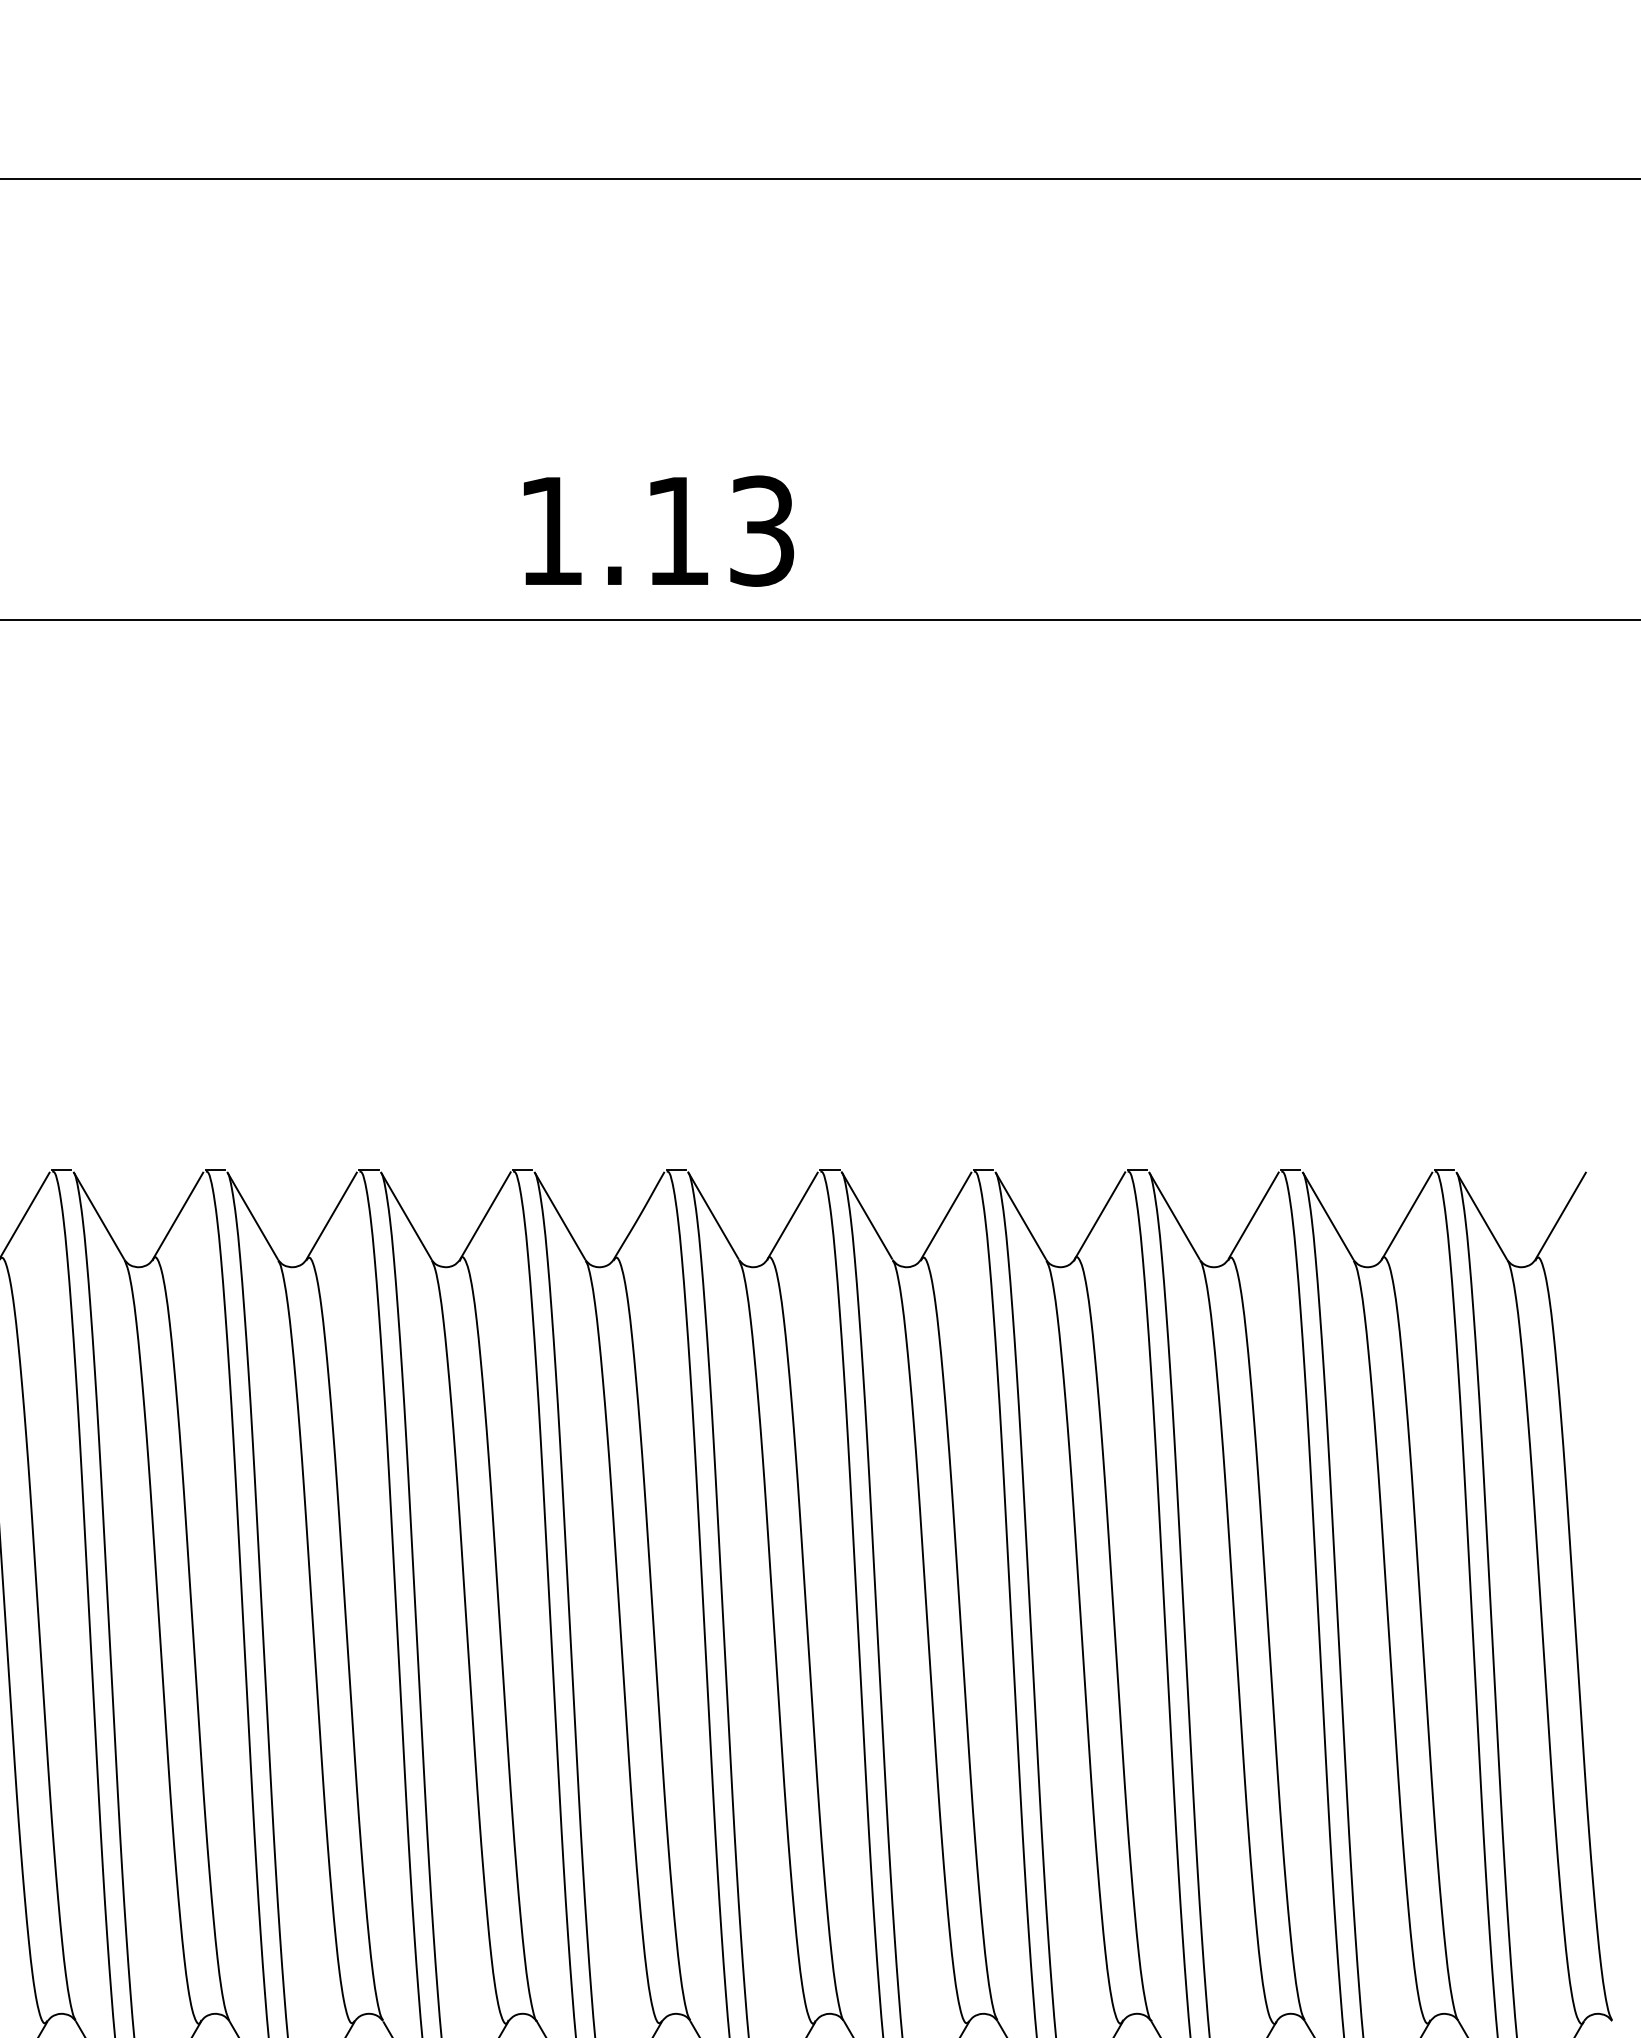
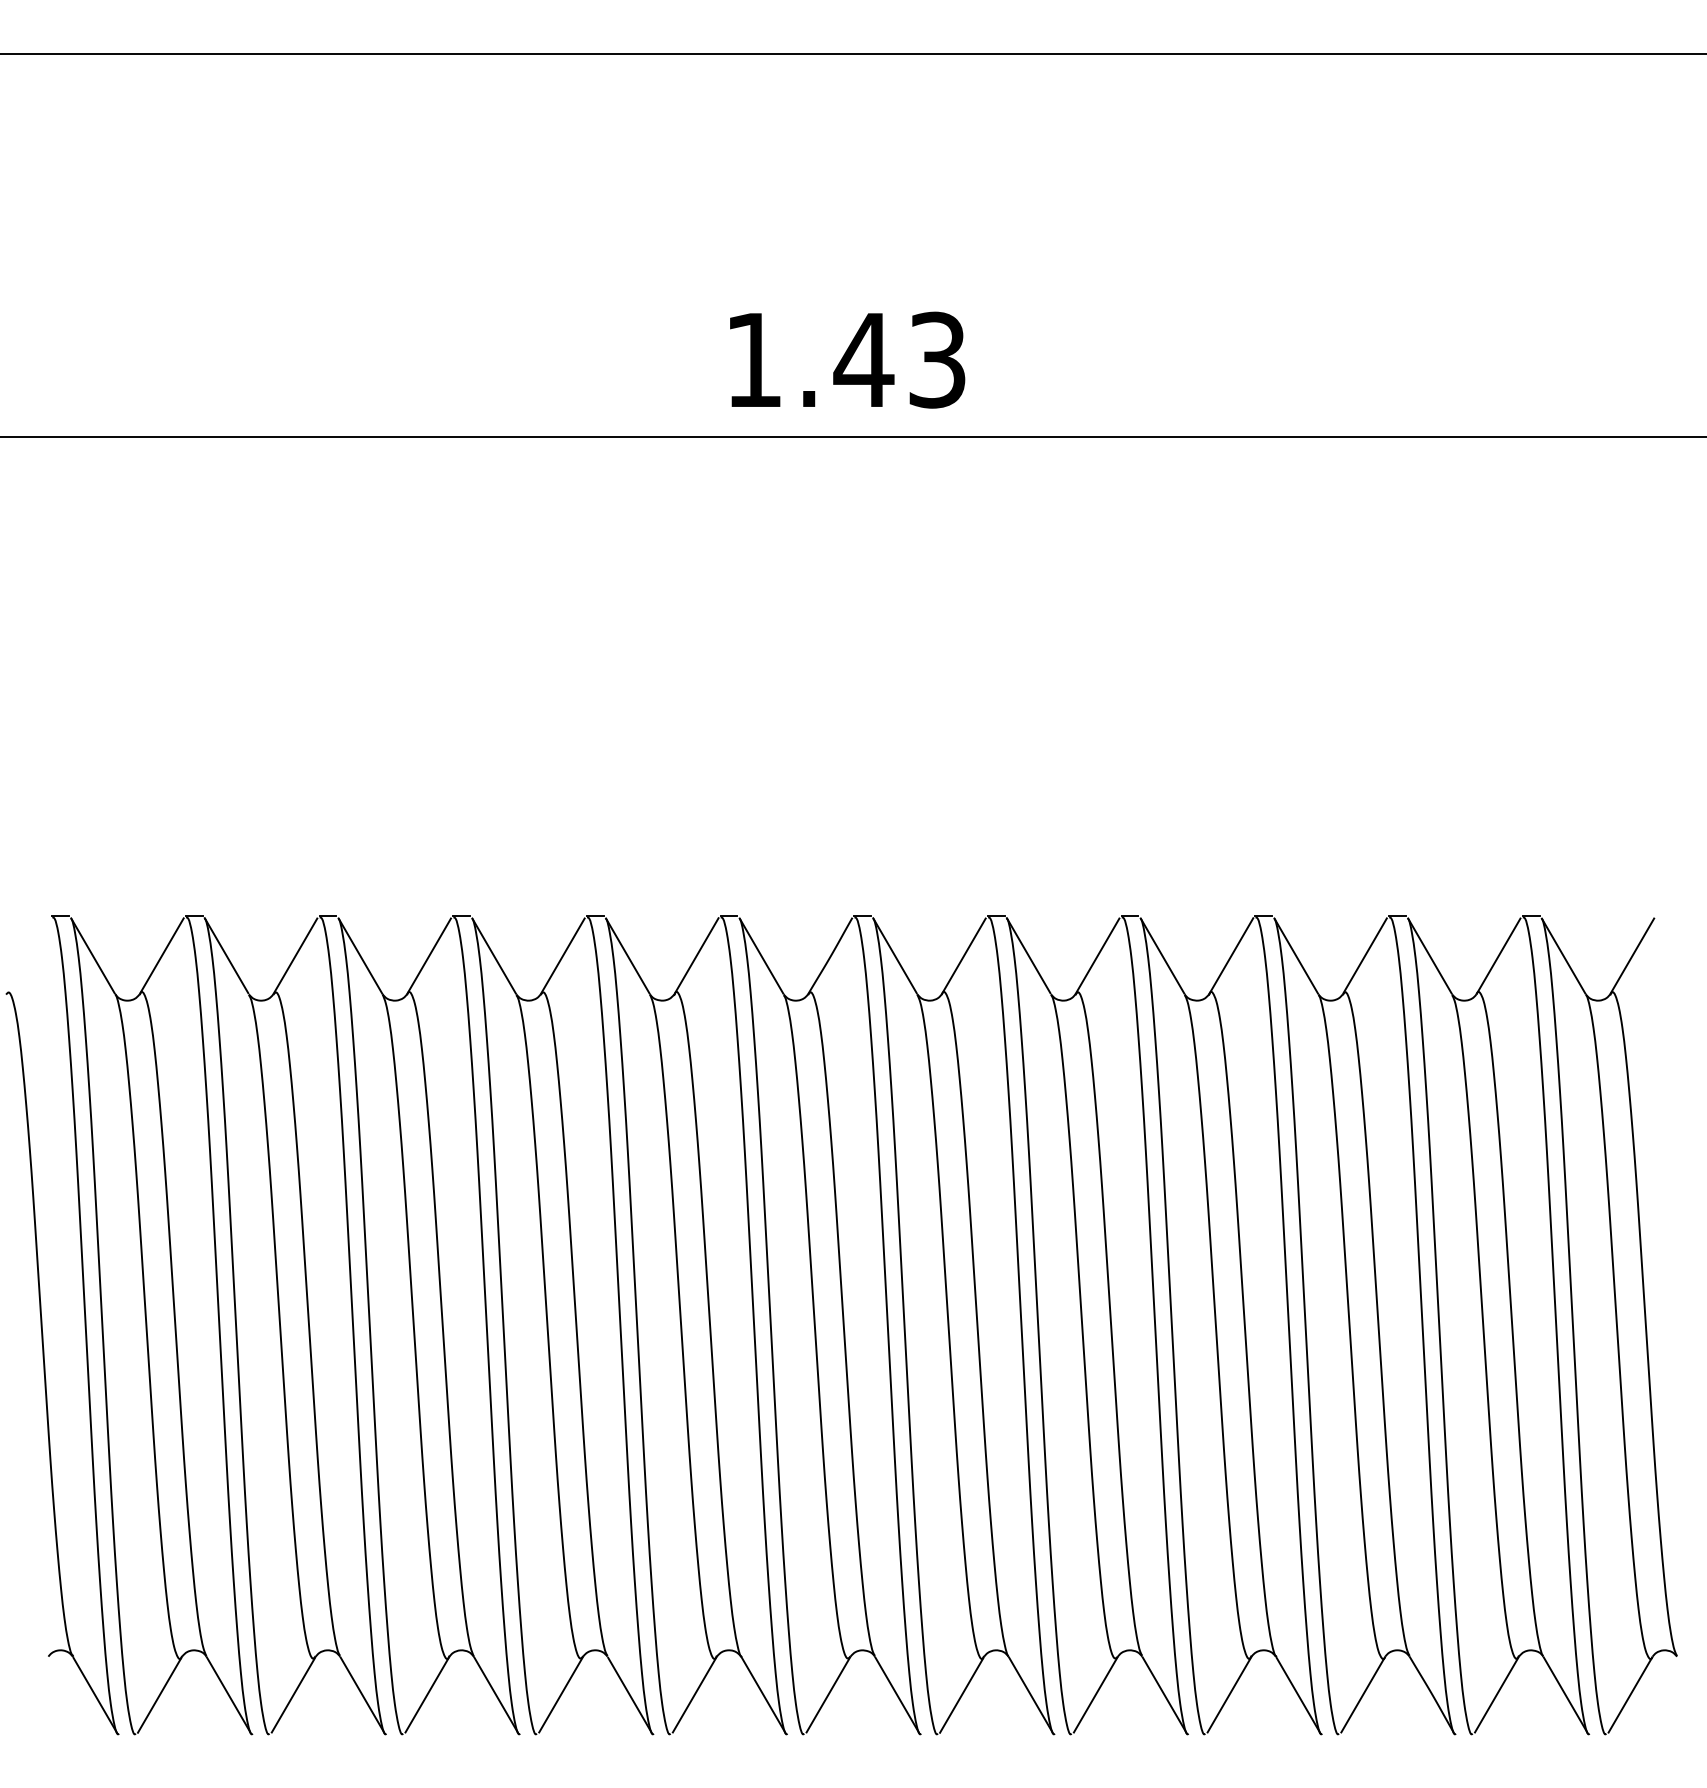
text: (677, 530) -> (863, 359), 1.13 -> 1.43

